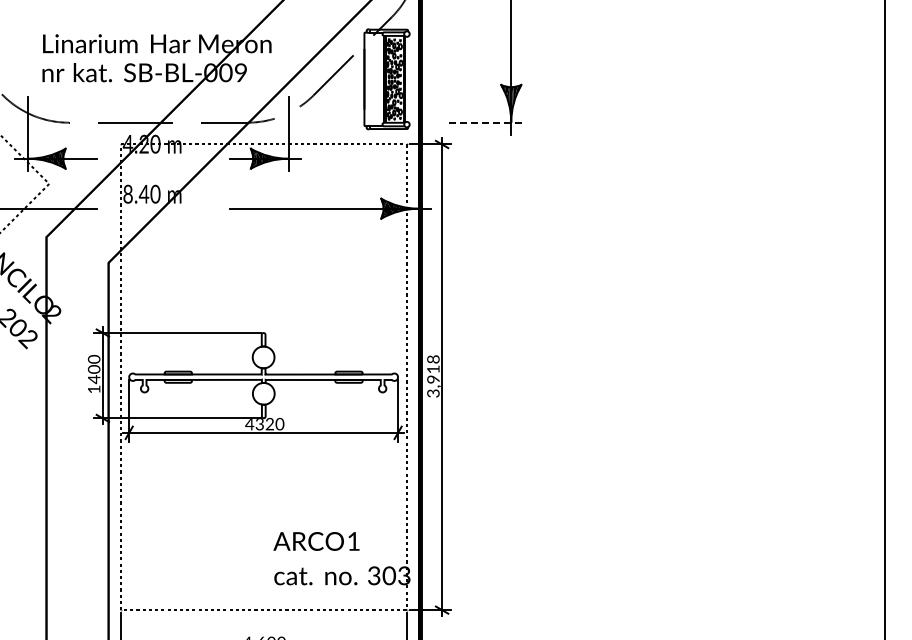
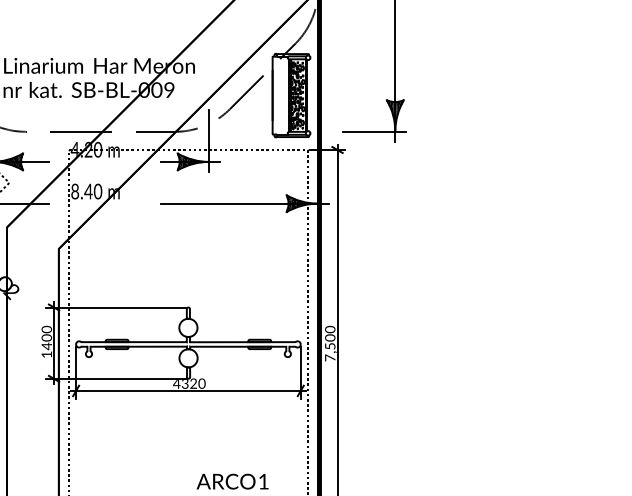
line: (486, 122) -> (374, 131), dashed -> solid
text: (433, 376) -> (330, 343), 3,918 -> 7,500

